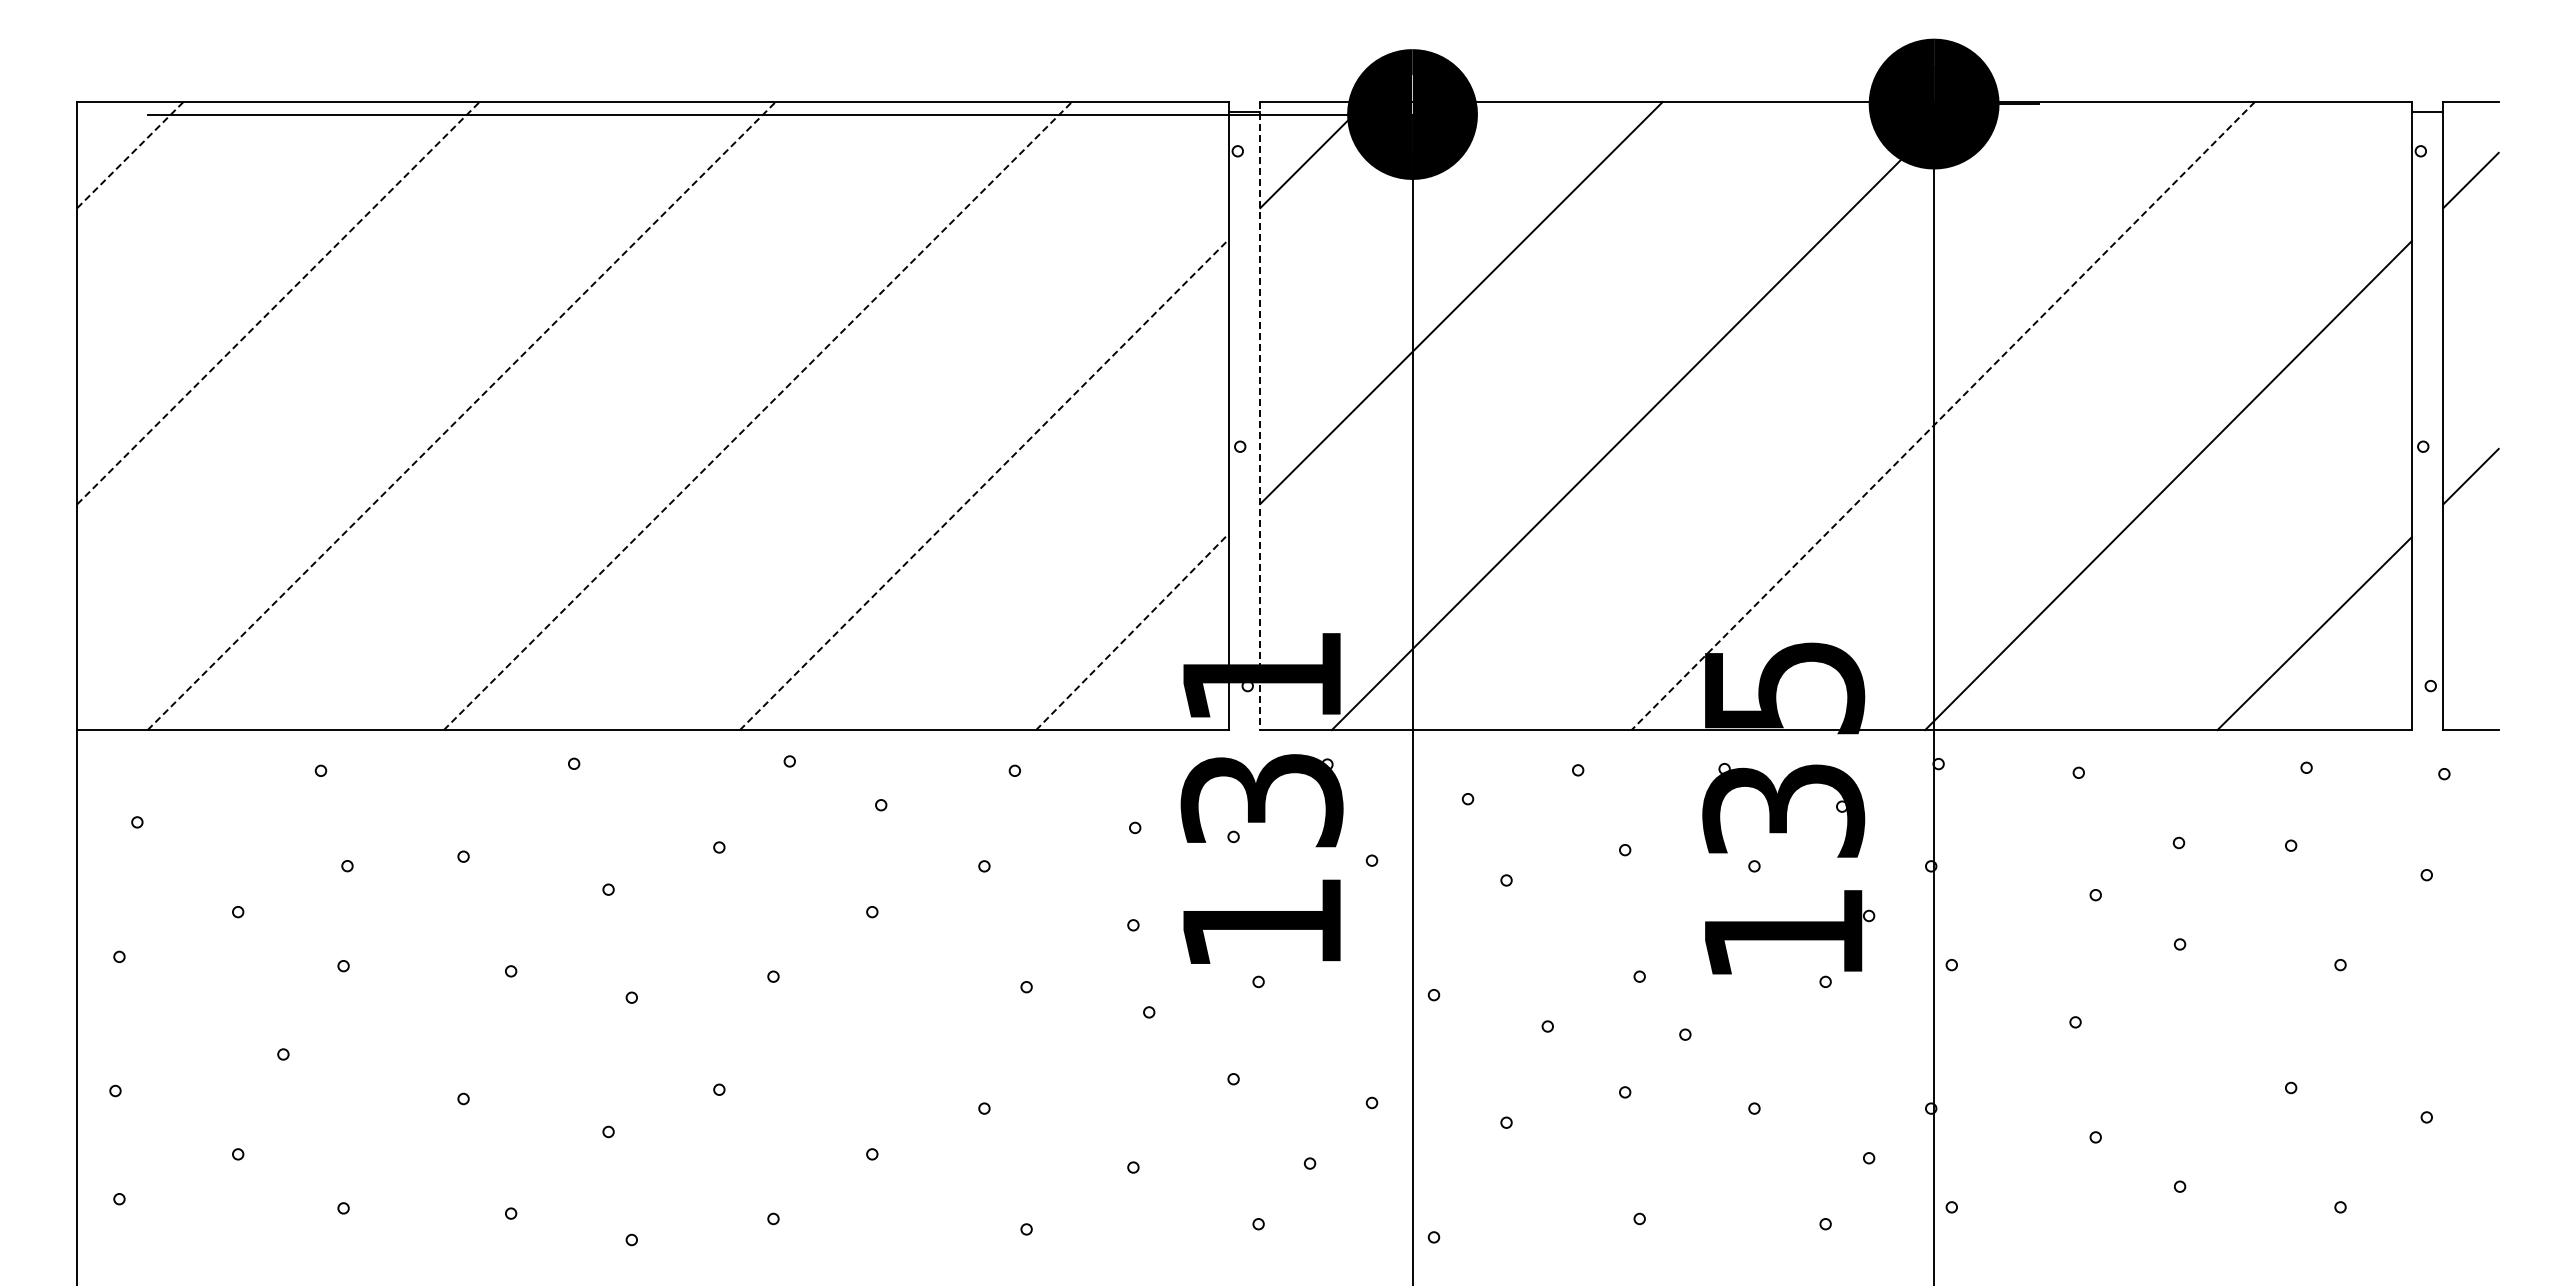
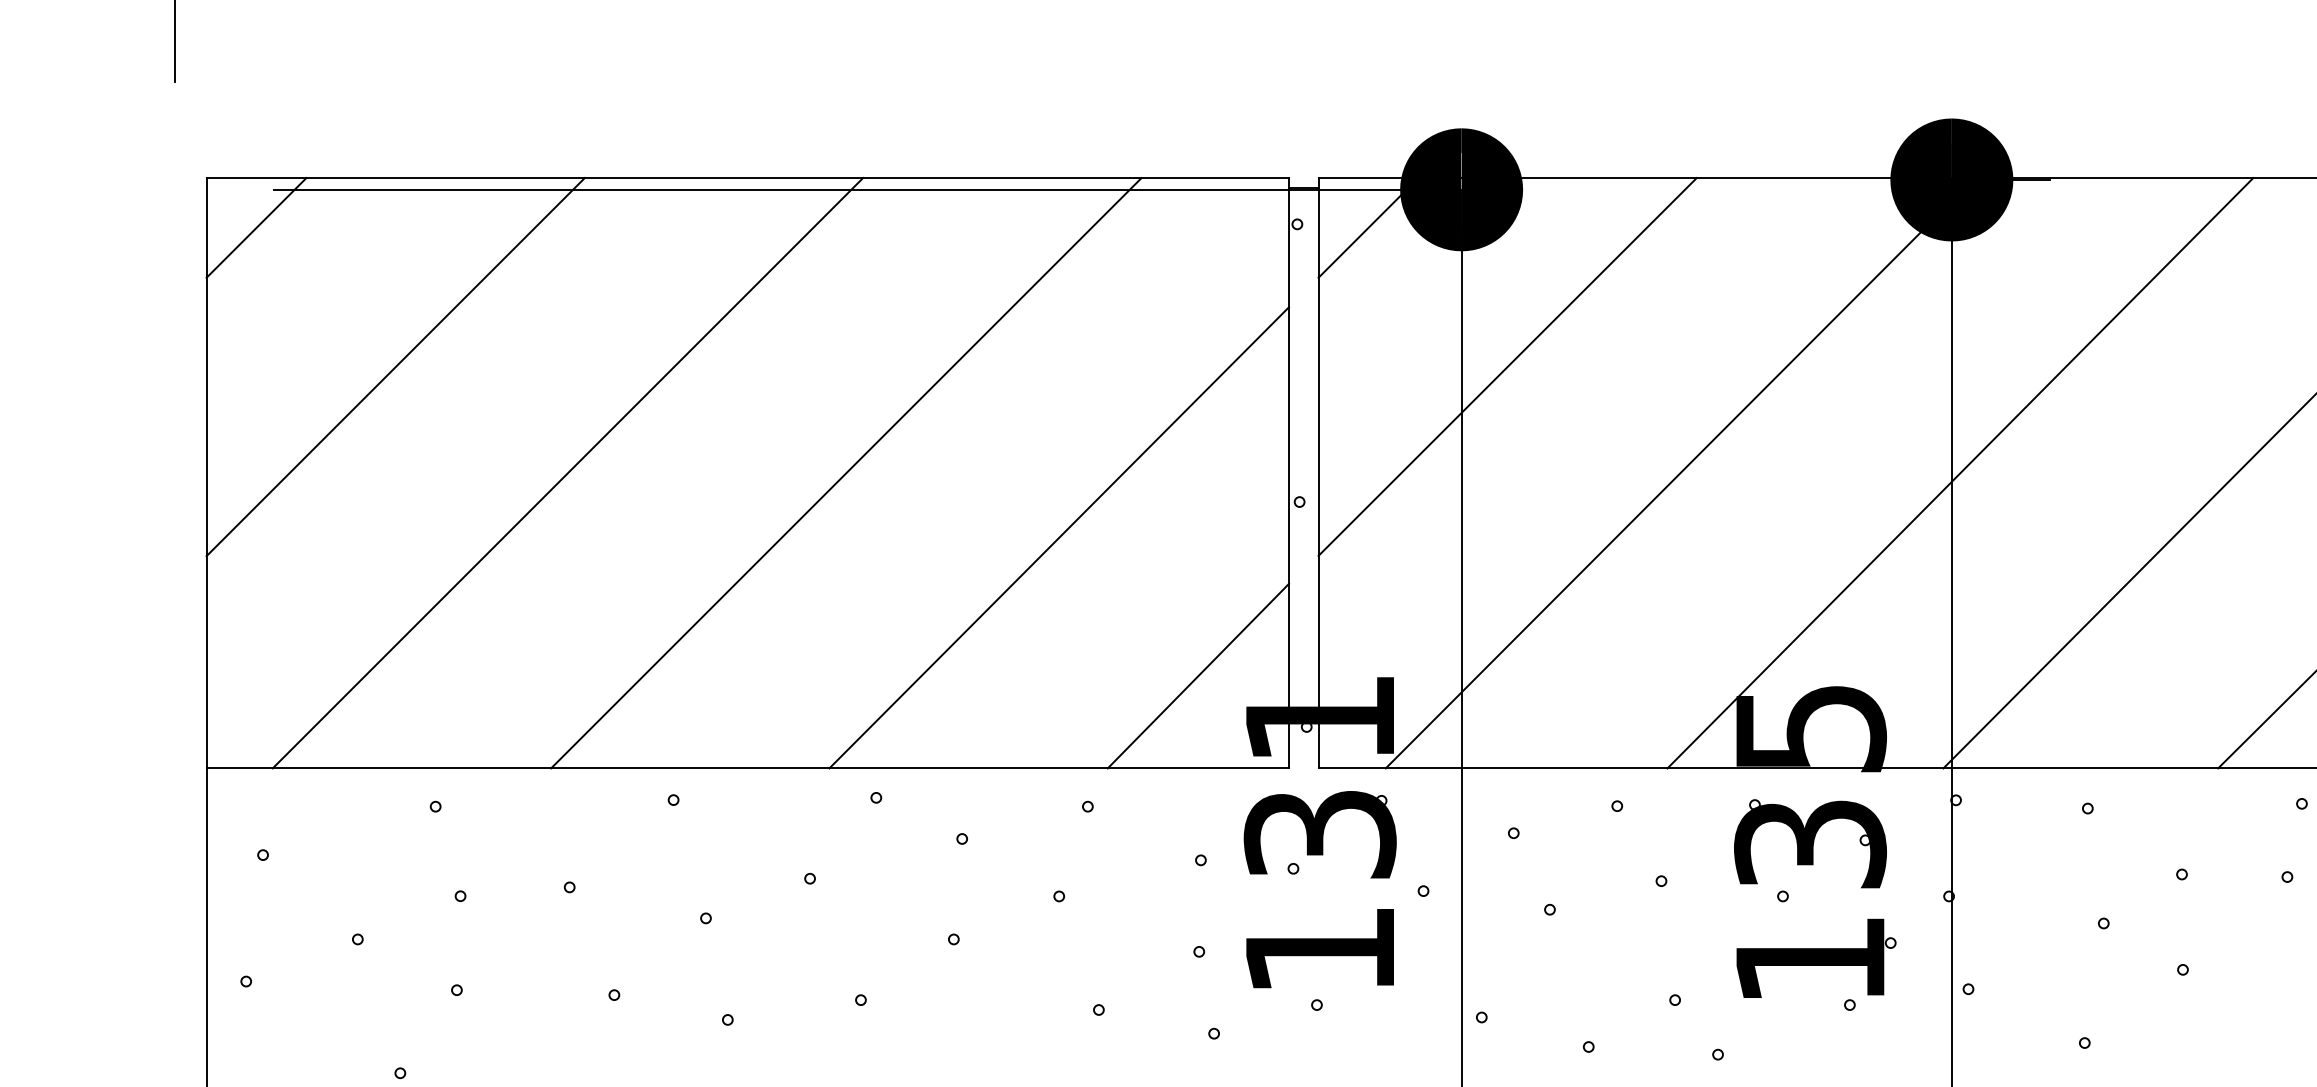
line: (130, 154) -> (256, 227), dashed -> solid
line: (278, 303) -> (395, 367), dashed -> solid
line: (462, 415) -> (568, 472), dashed -> solid
line: (758, 415) -> (846, 472), dashed -> solid
line: (1260, 416) -> (1318, 473), dashed -> solid
line: (1942, 416) -> (1959, 473), dashed -> solid
line: (984, 484) -> (1059, 537), dashed -> solid
line: (1132, 631) -> (1198, 675), dashed -> solid

